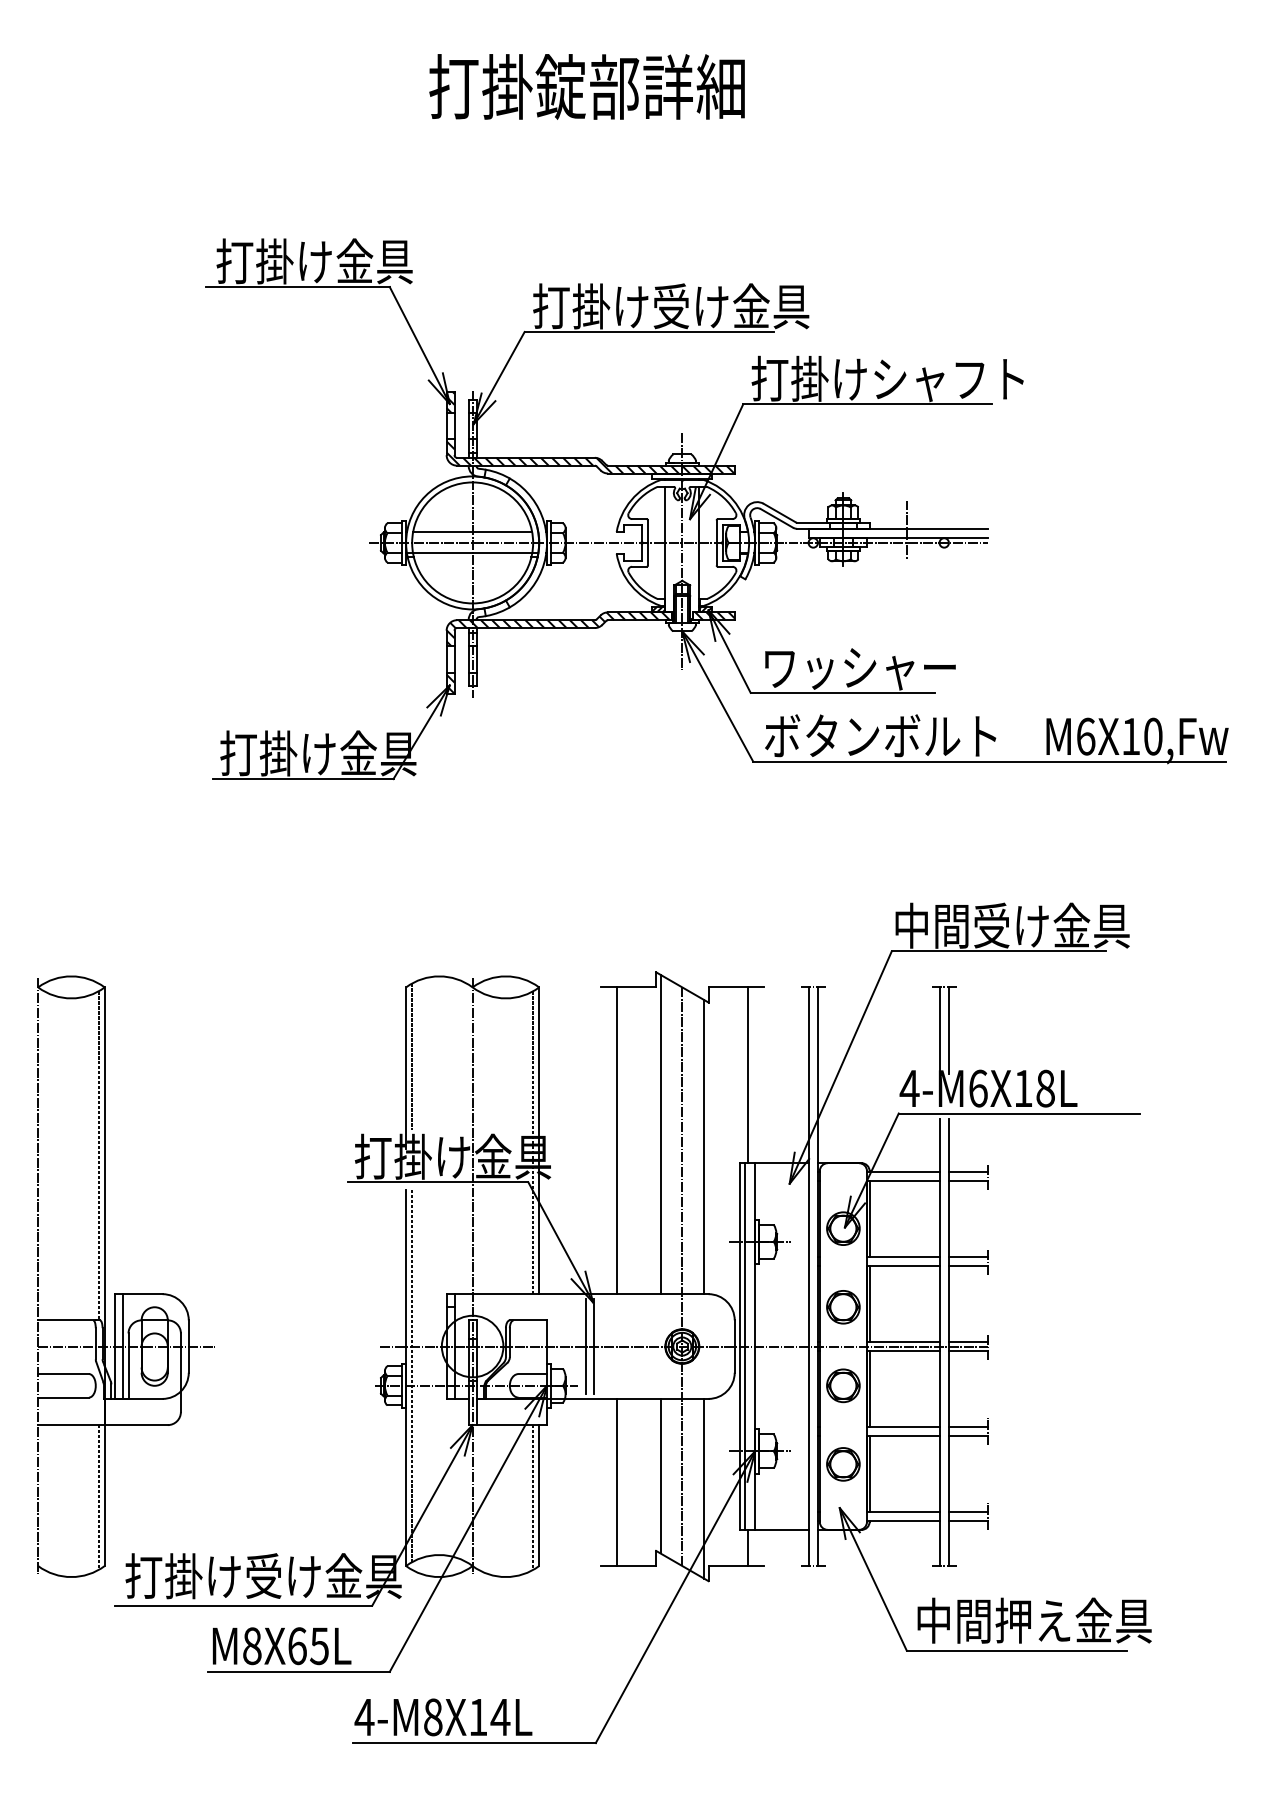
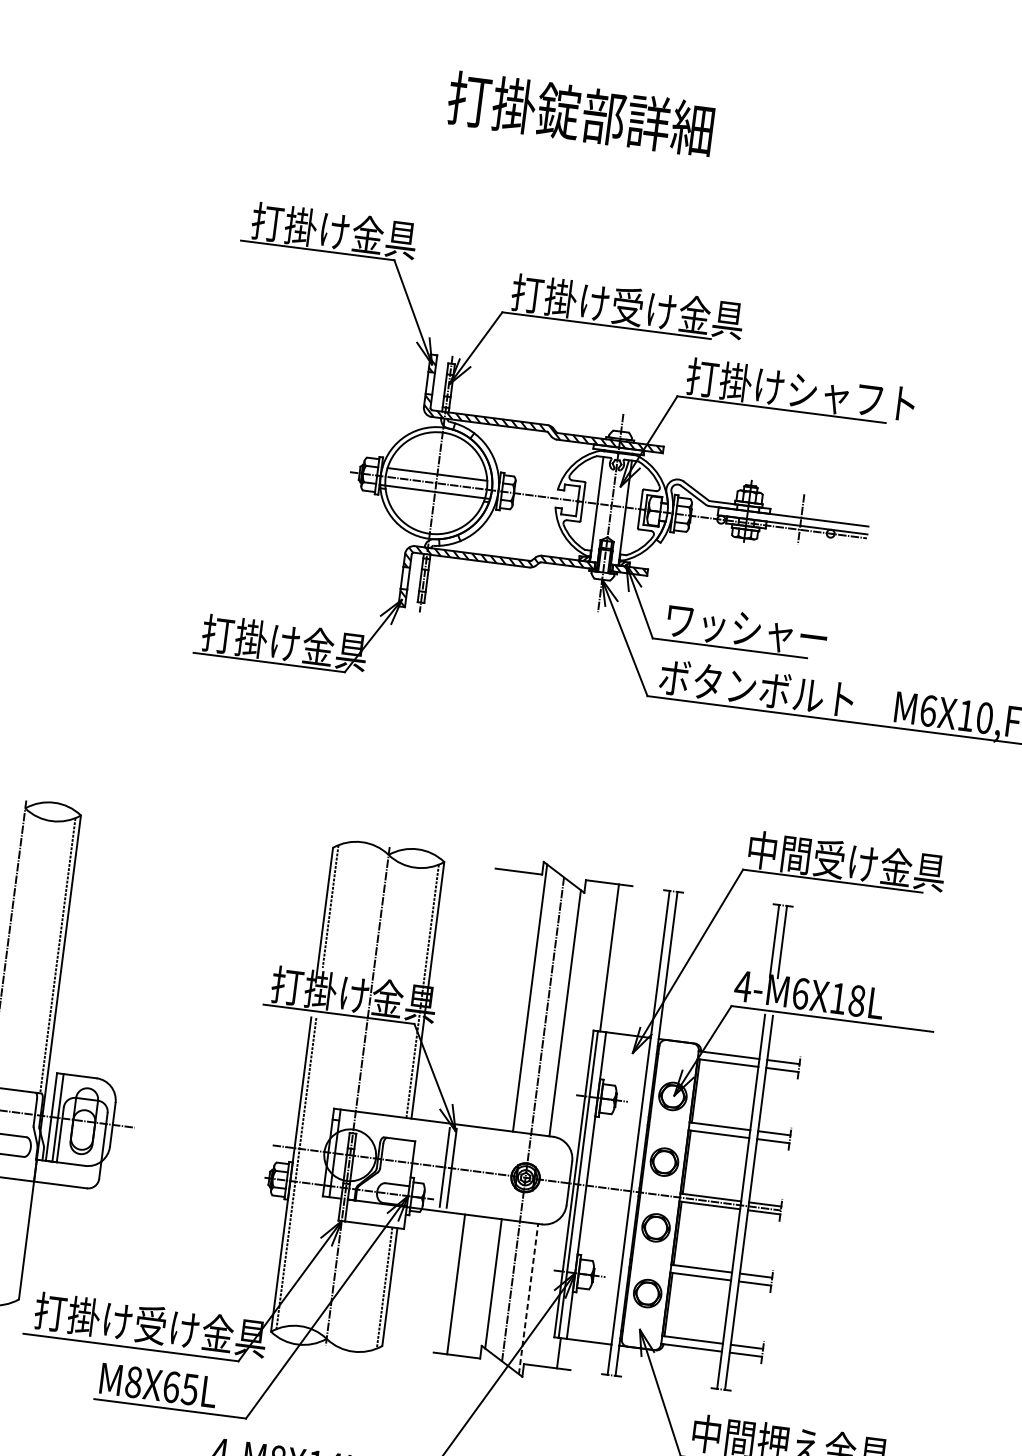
line: (616, 1140) -> (492, 998), removed
line: (704, 1488) -> (528, 1298), solid -> dashed
line: (98, 1497) -> (21, 1241), removed

